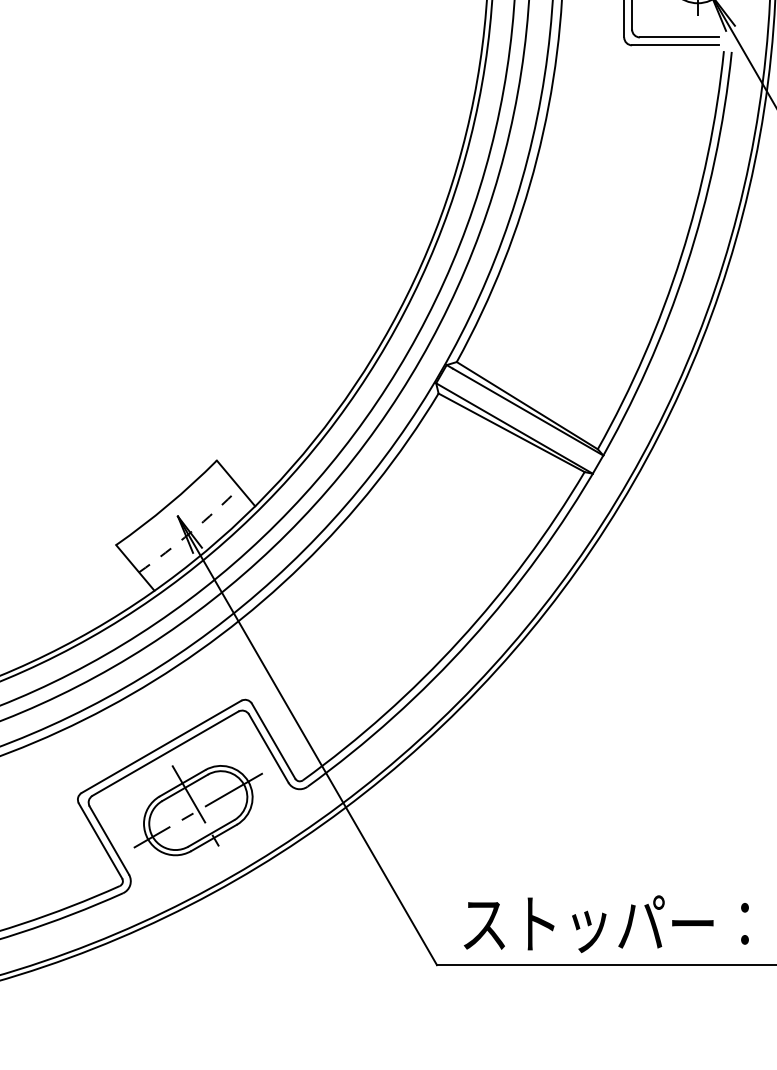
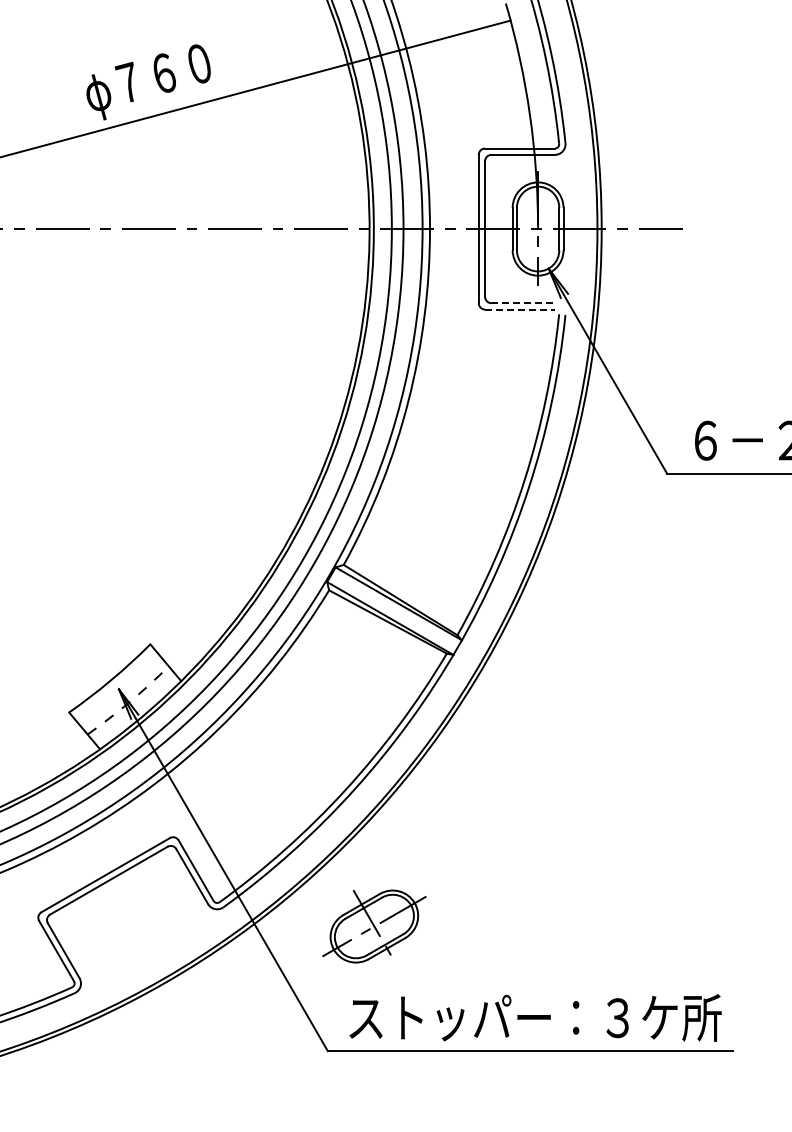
line: (679, 37) -> (523, 303), solid -> dashed
line: (675, 45) -> (520, 309), solid -> dashed
part: (198, 810) -> (374, 926), moved

